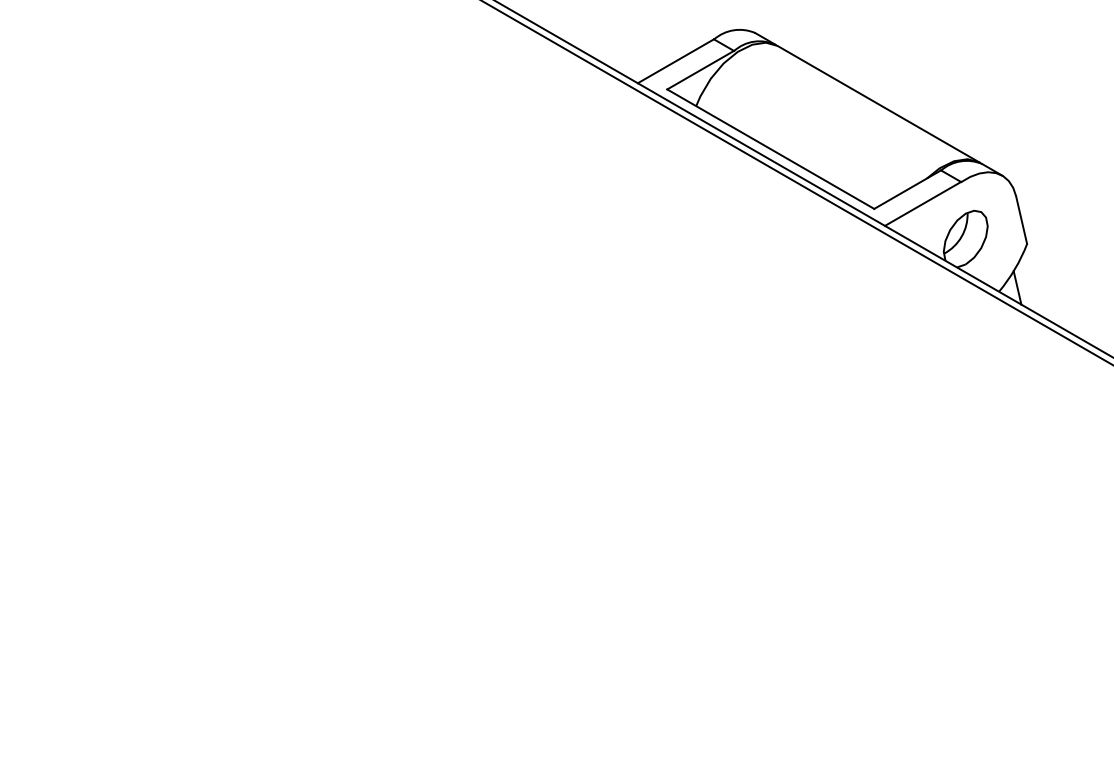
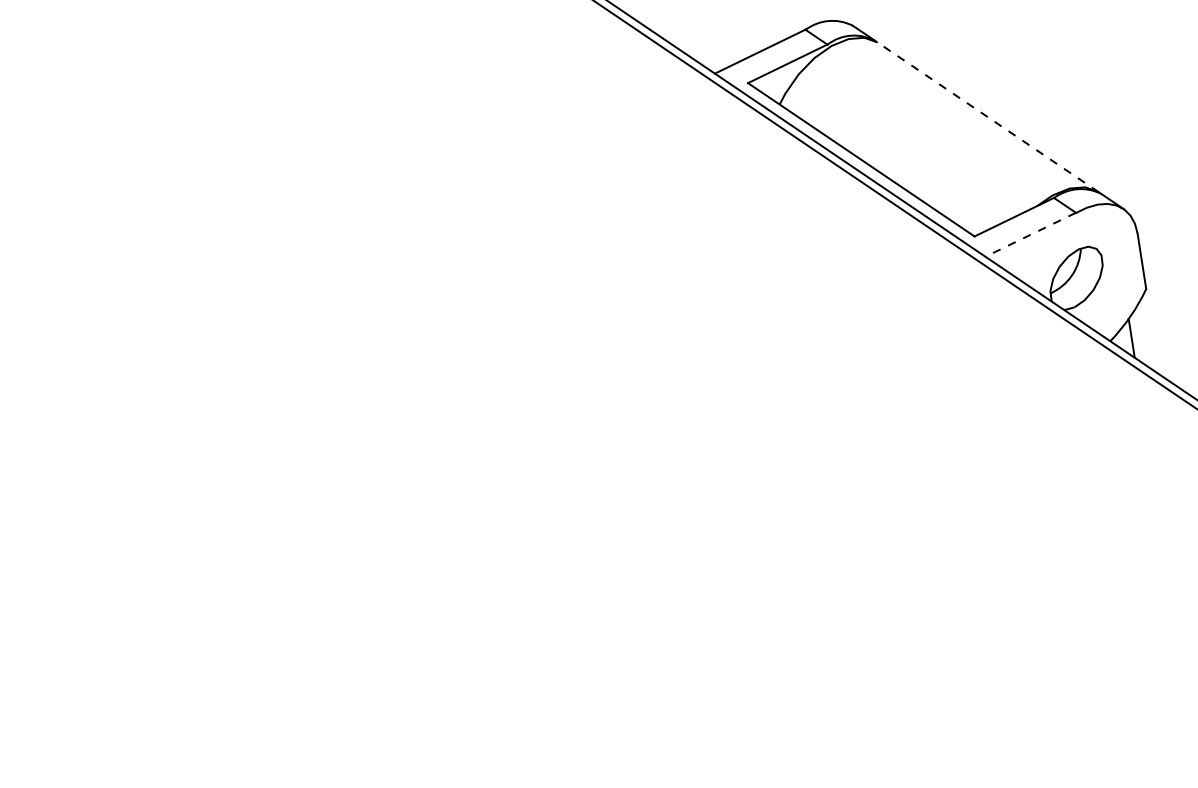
line: (878, 104) -> (987, 117), solid -> dashed
line: (923, 203) -> (1031, 234), solid -> dashed

